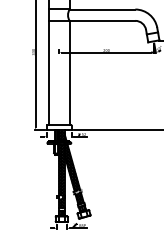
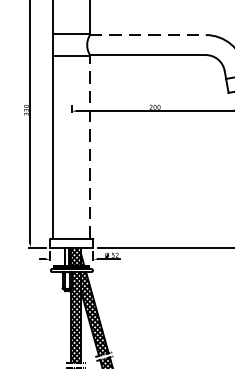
line: (102, 9) -> (147, 35), solid -> dashed
line: (69, 73) -> (89, 147), solid -> dashed

